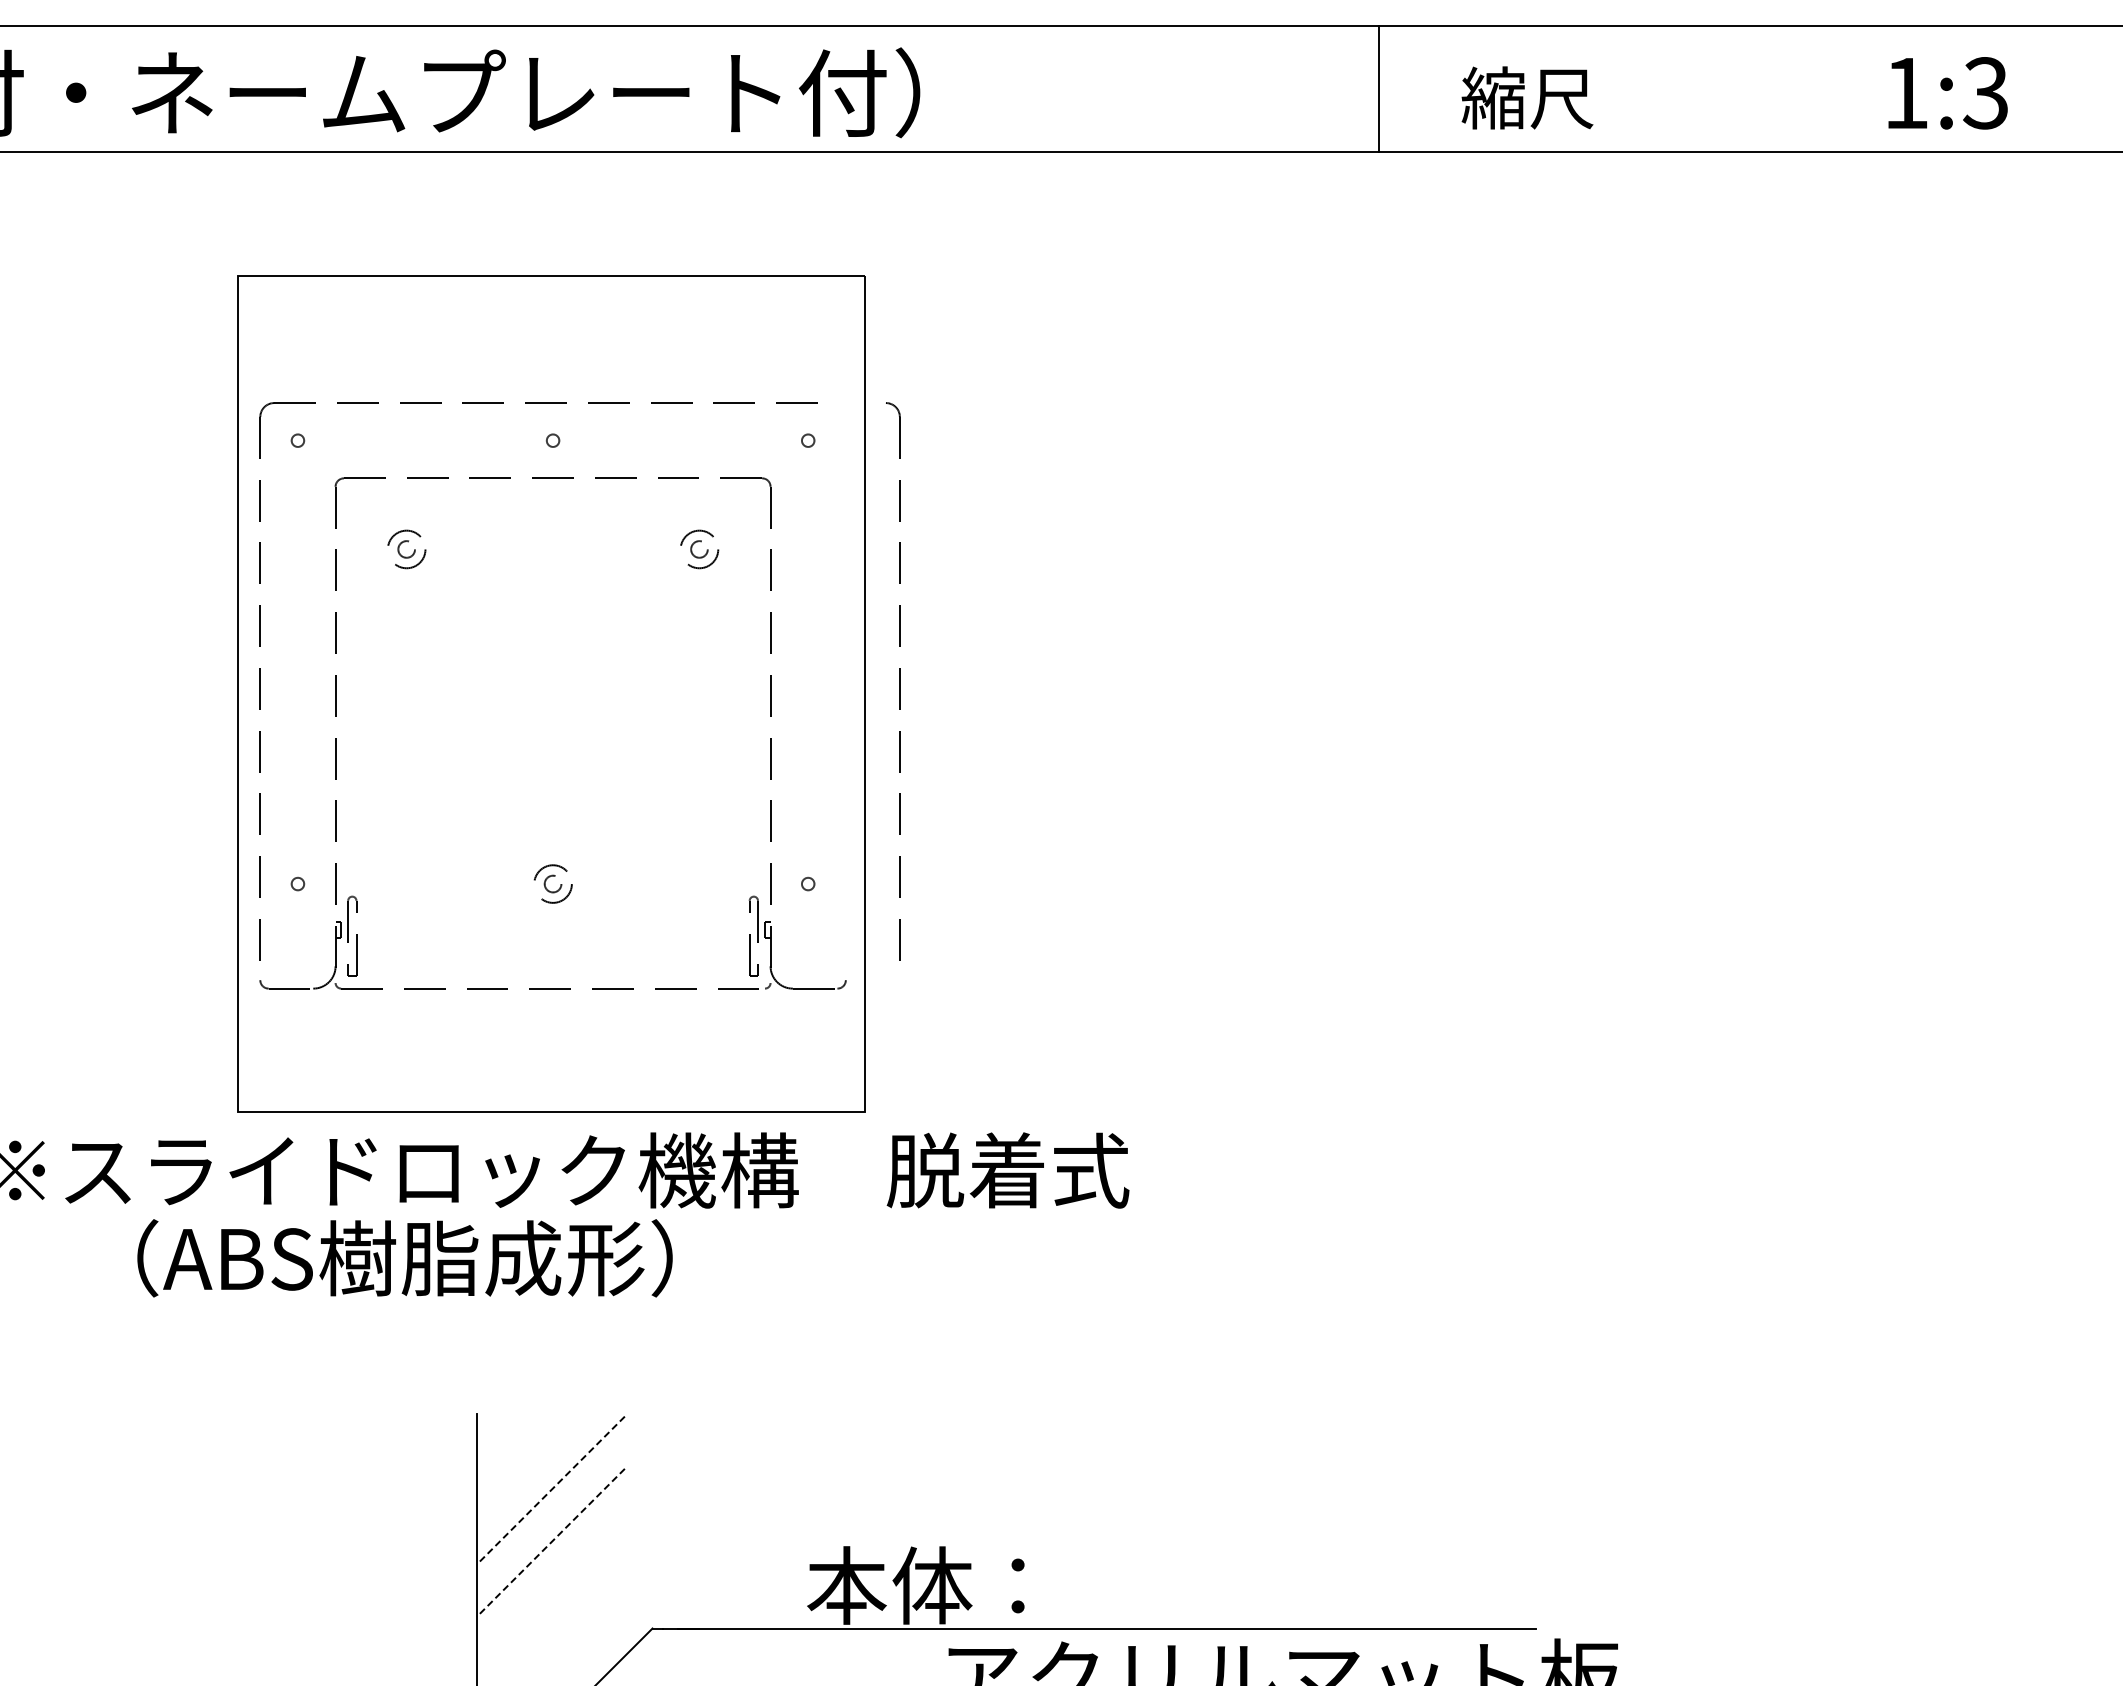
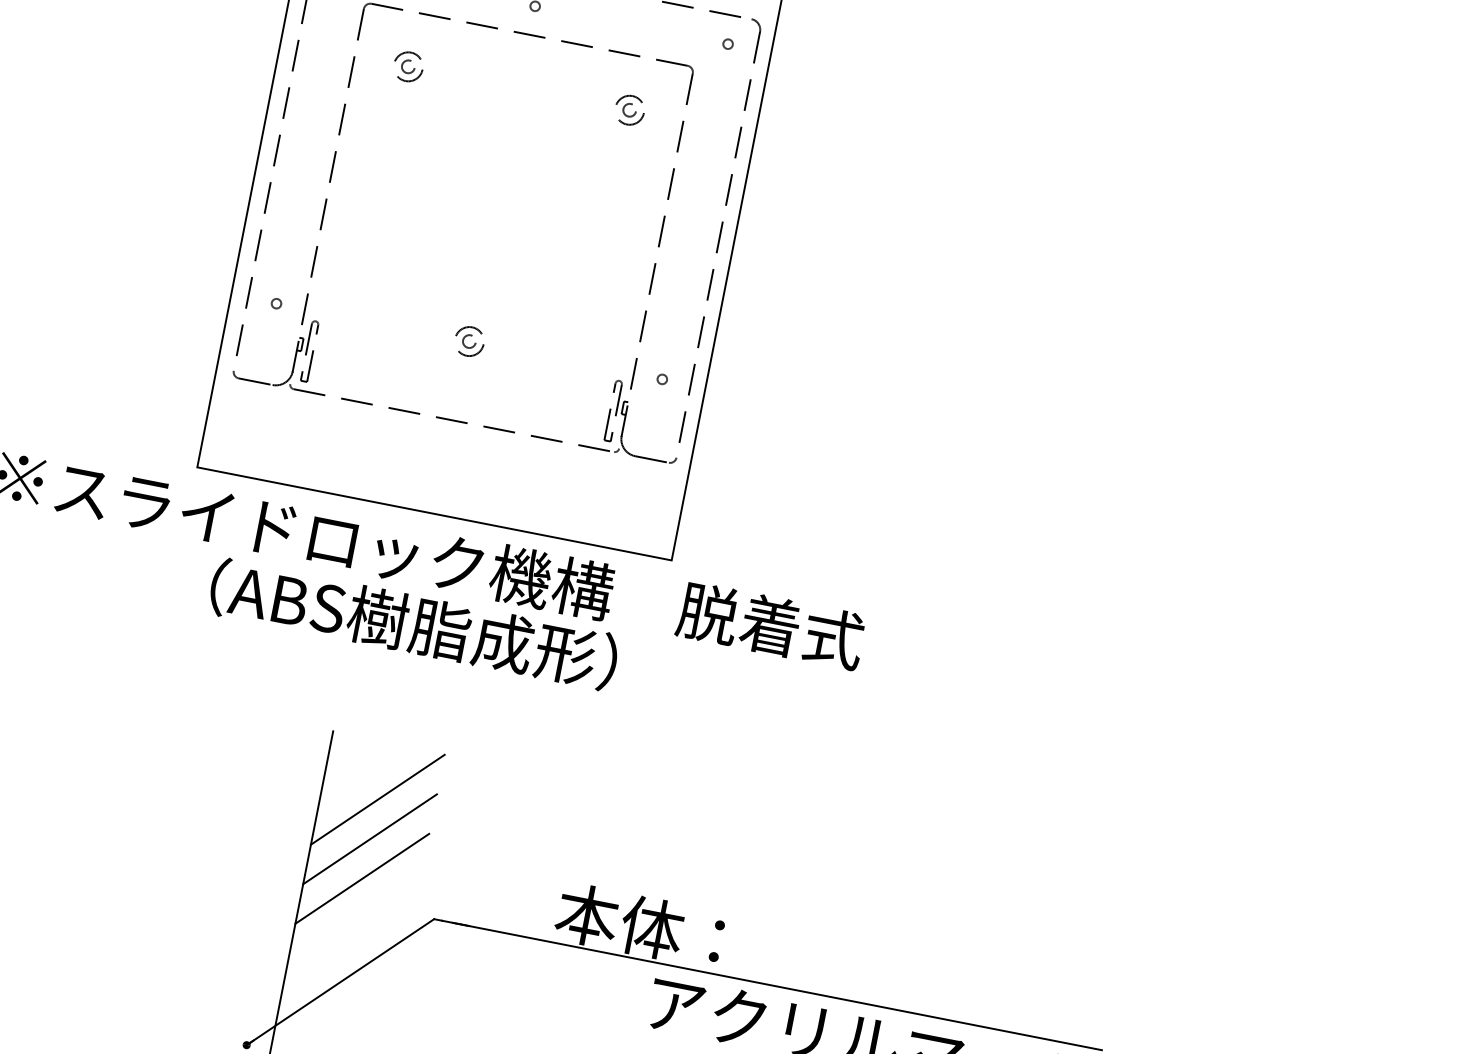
part: (893, 681) -> (716, 230), moved
text: (404, 1258) -> (413, 624), moved
line: (550, 1490) -> (377, 799), dashed -> solid
line: (550, 1542) -> (369, 839), dashed -> solid
line: (550, 1595) -> (361, 879), added

